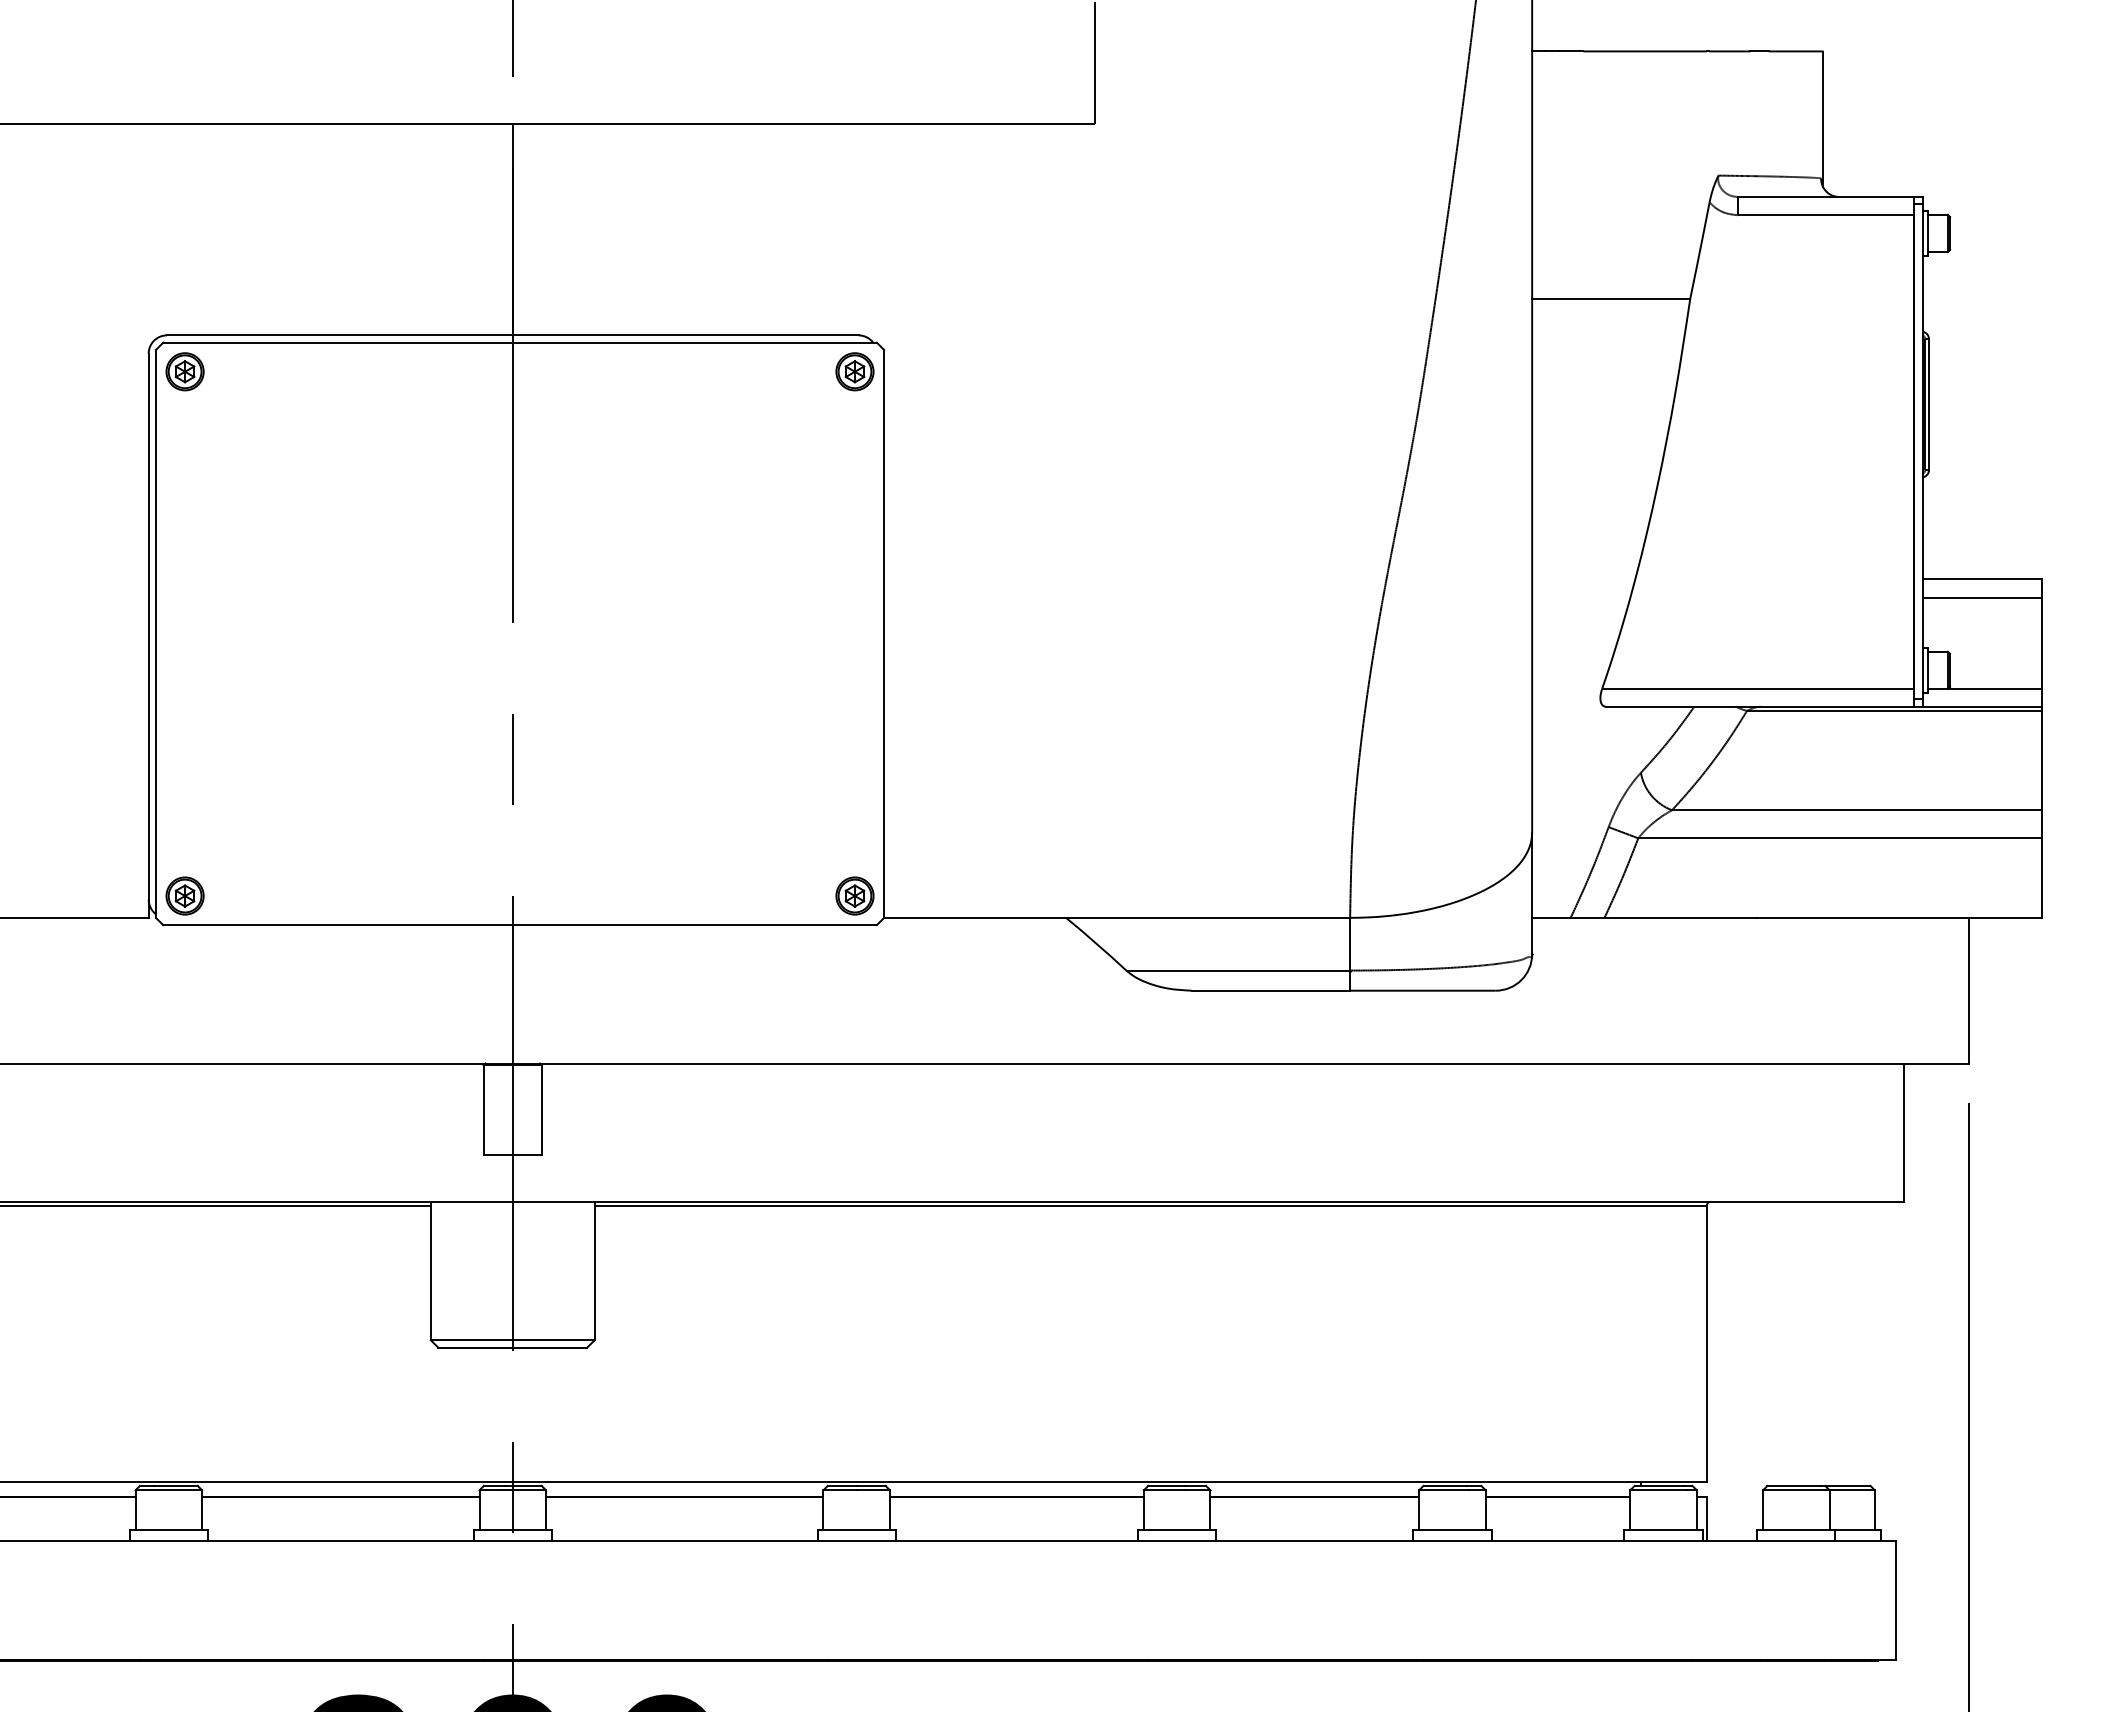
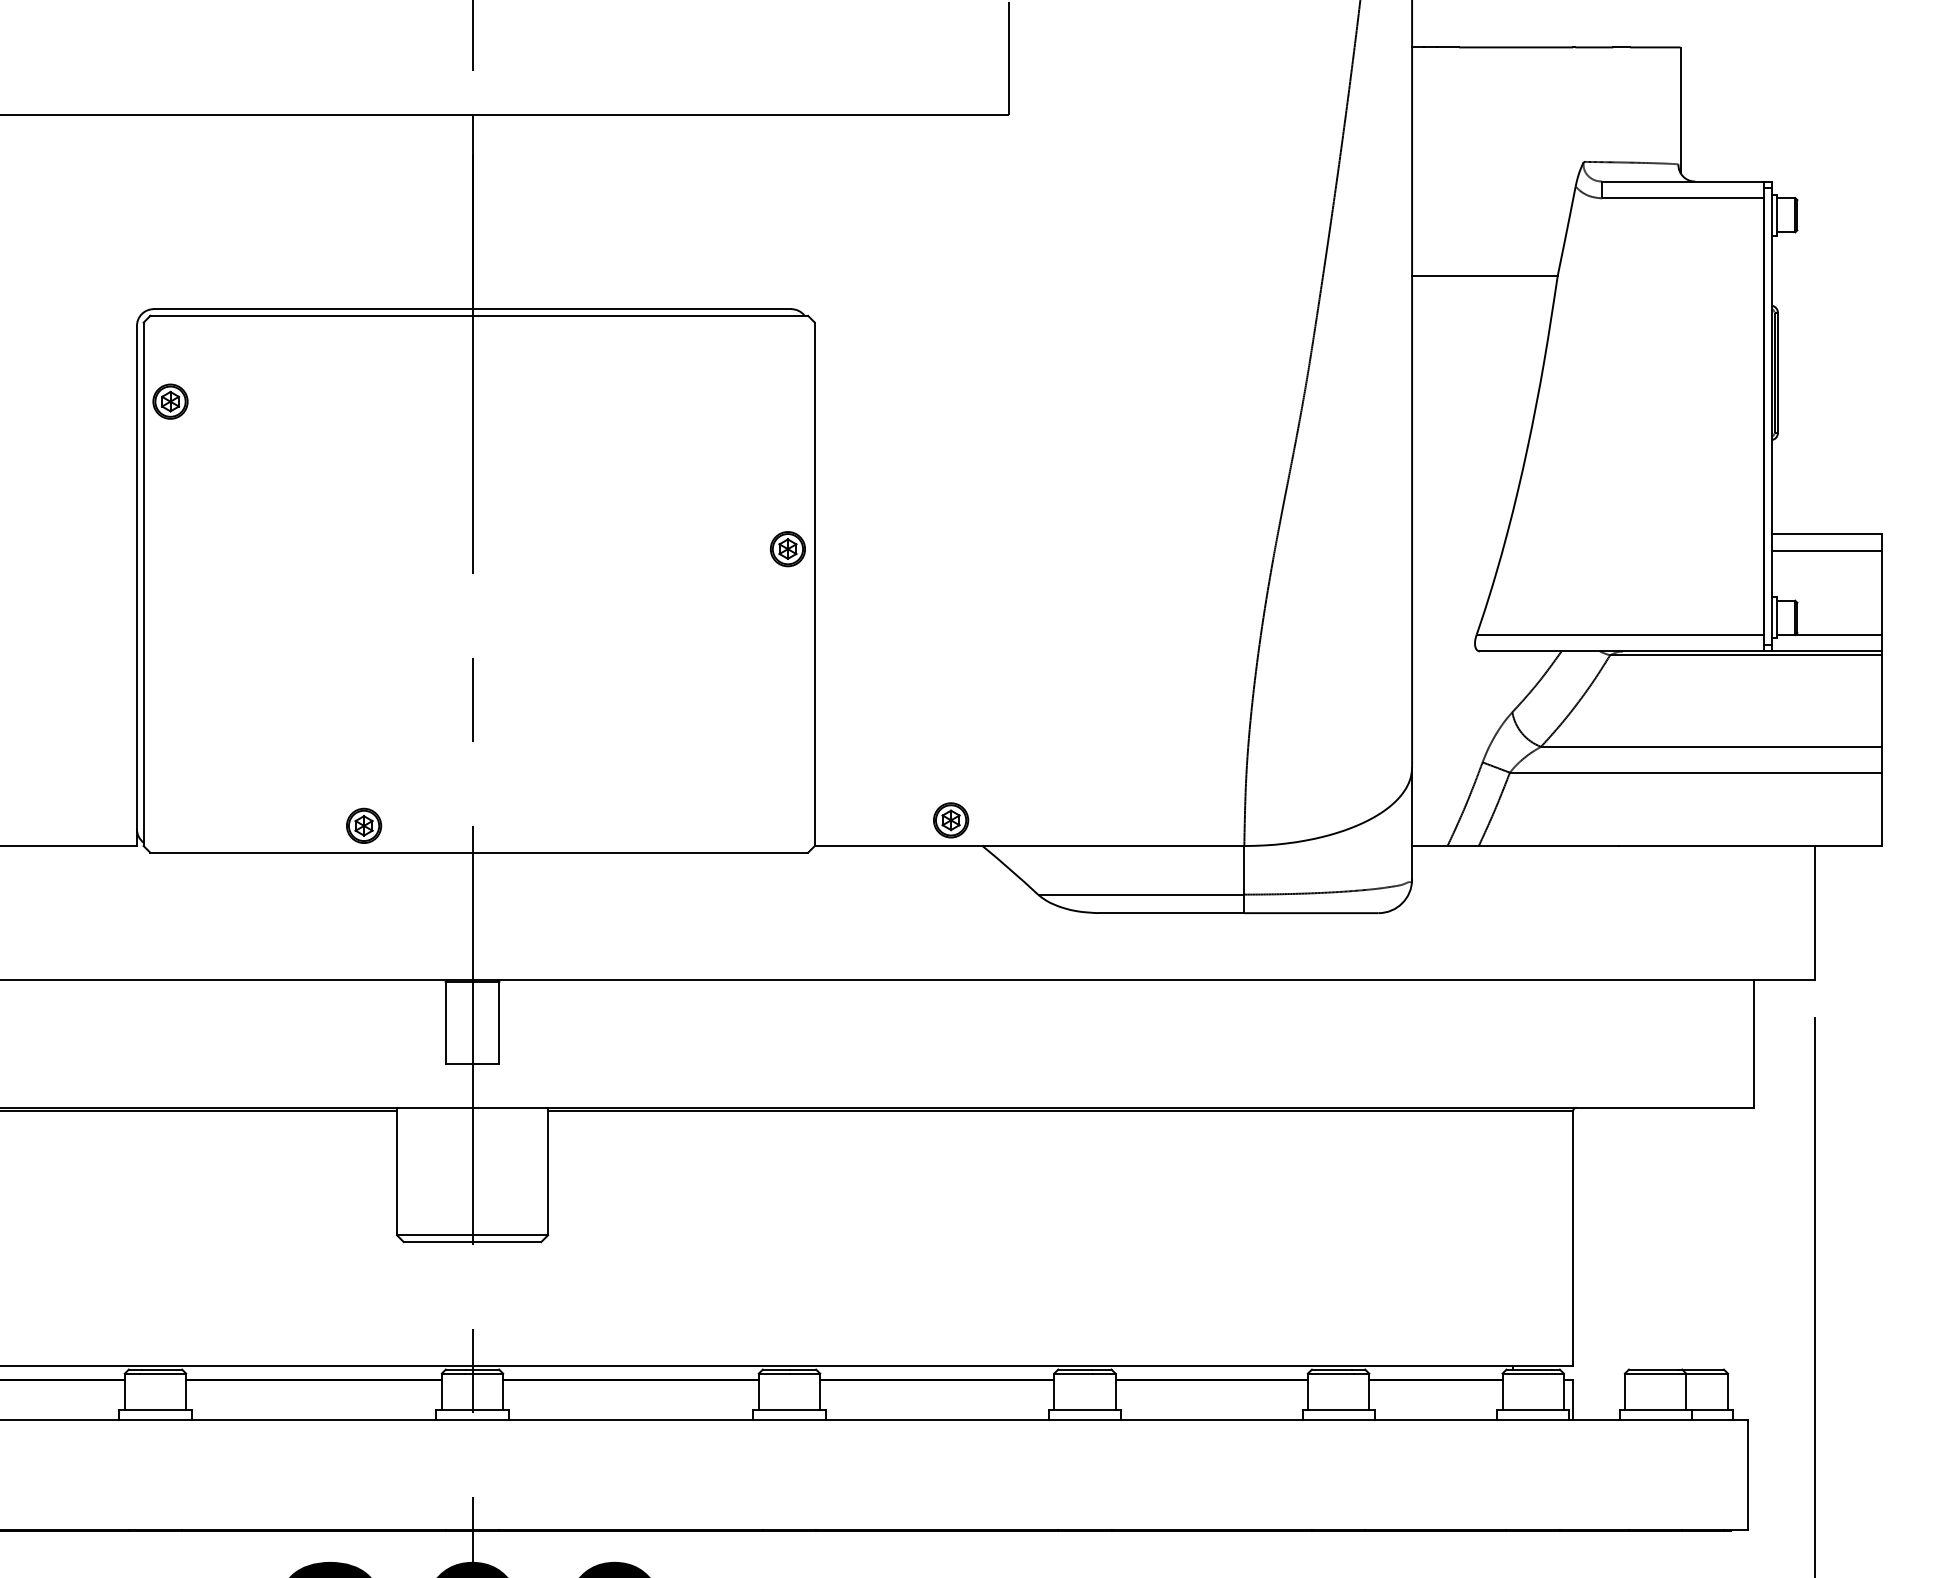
part: (184, 371) -> (169, 401), moved
part: (854, 371) -> (787, 548), moved
part: (184, 895) -> (363, 825), moved
part: (854, 895) -> (950, 819), moved

